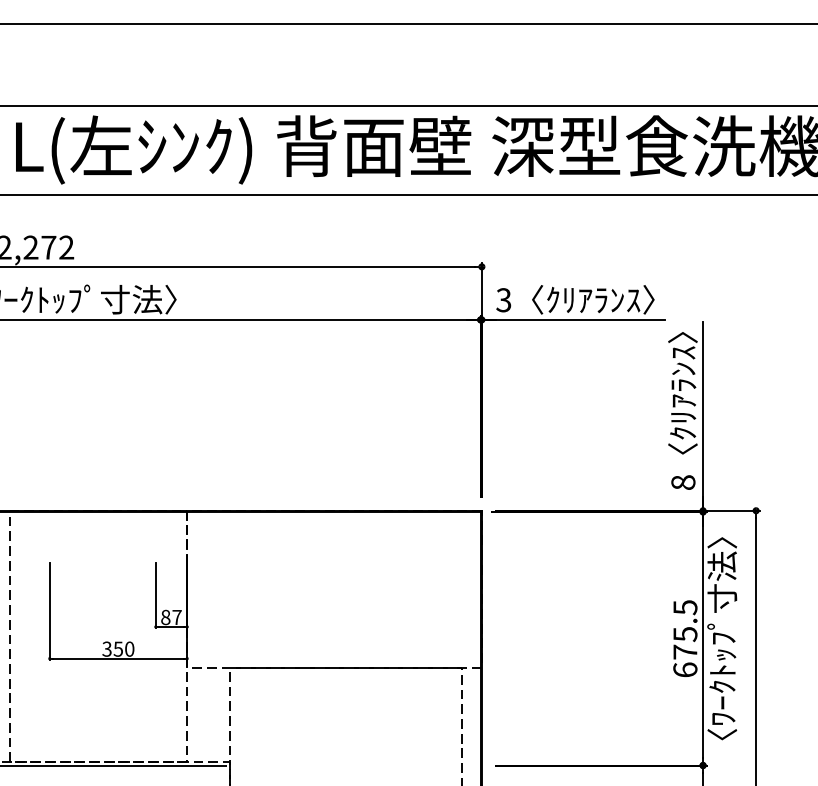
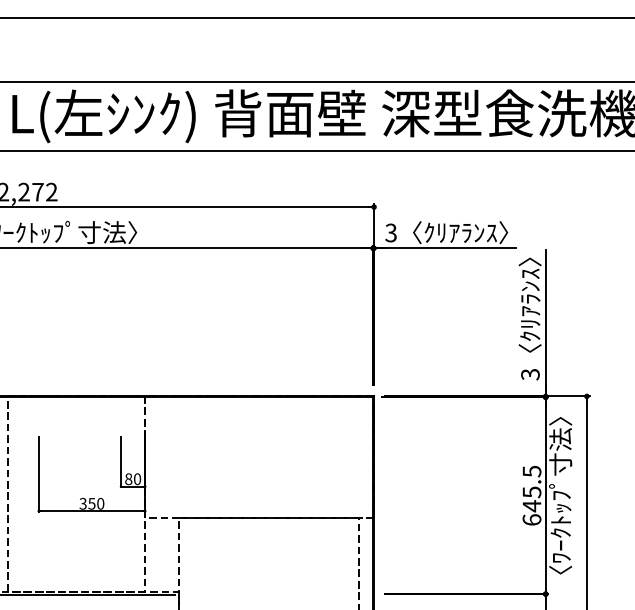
text: (683, 482) -> (530, 374), 8 -> 3
text: (177, 617) -> (137, 479), 87 -> 80
text: (684, 652) -> (531, 506), 675.5 -> 645.5

